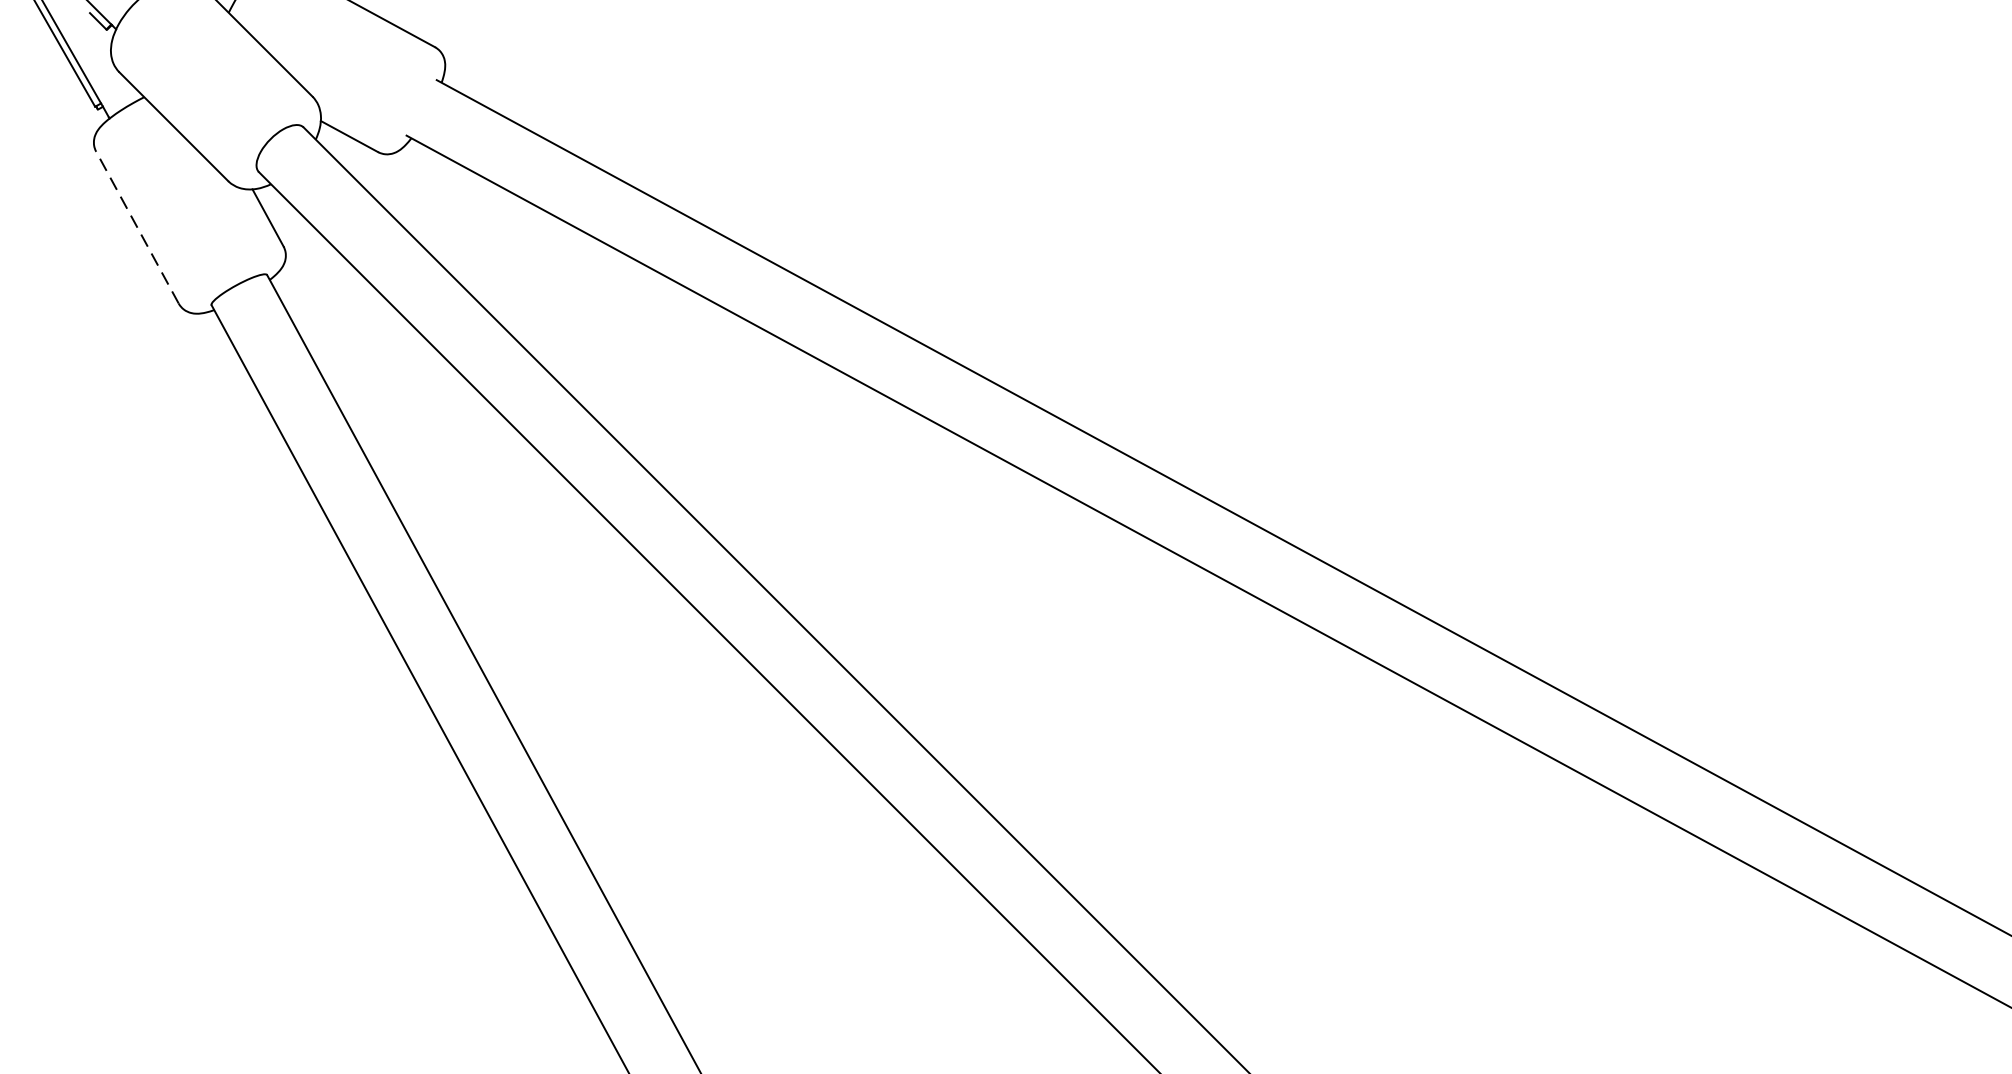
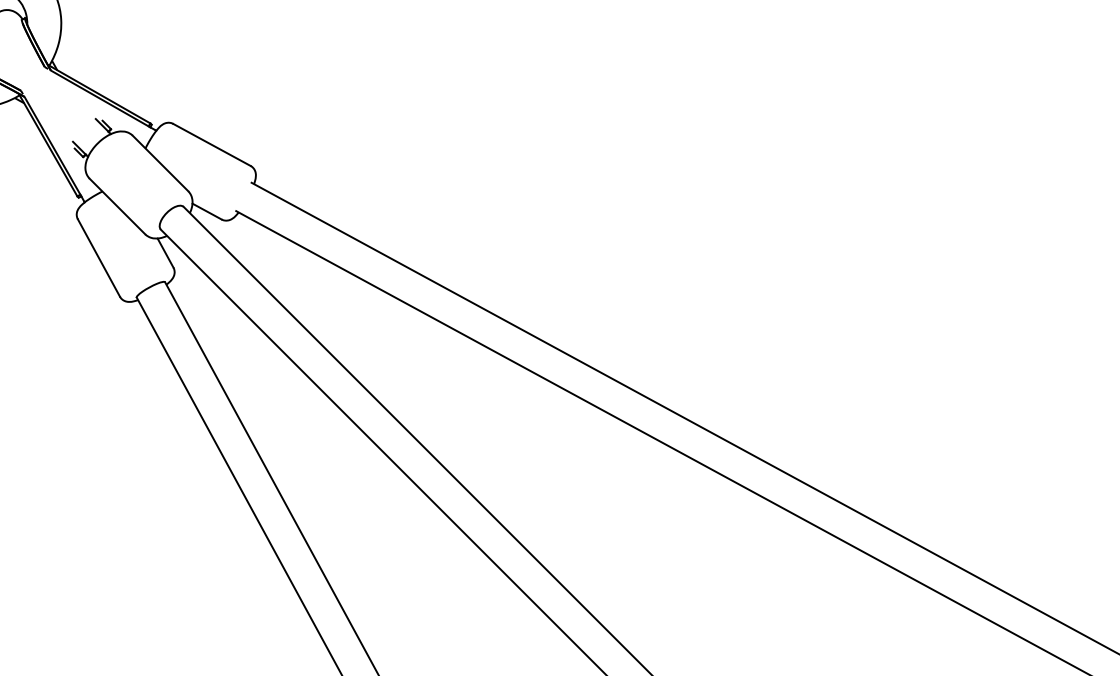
line: (136, 226) -> (98, 257), dashed -> solid

